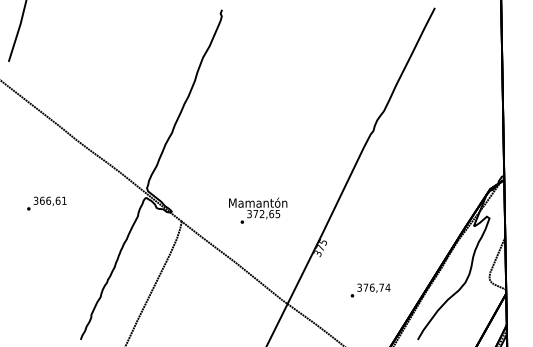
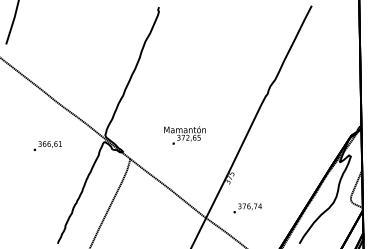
text: (46, 203) -> (47, 146), moved
text: (258, 210) -> (185, 135), moved
text: (370, 290) -> (247, 208), moved

